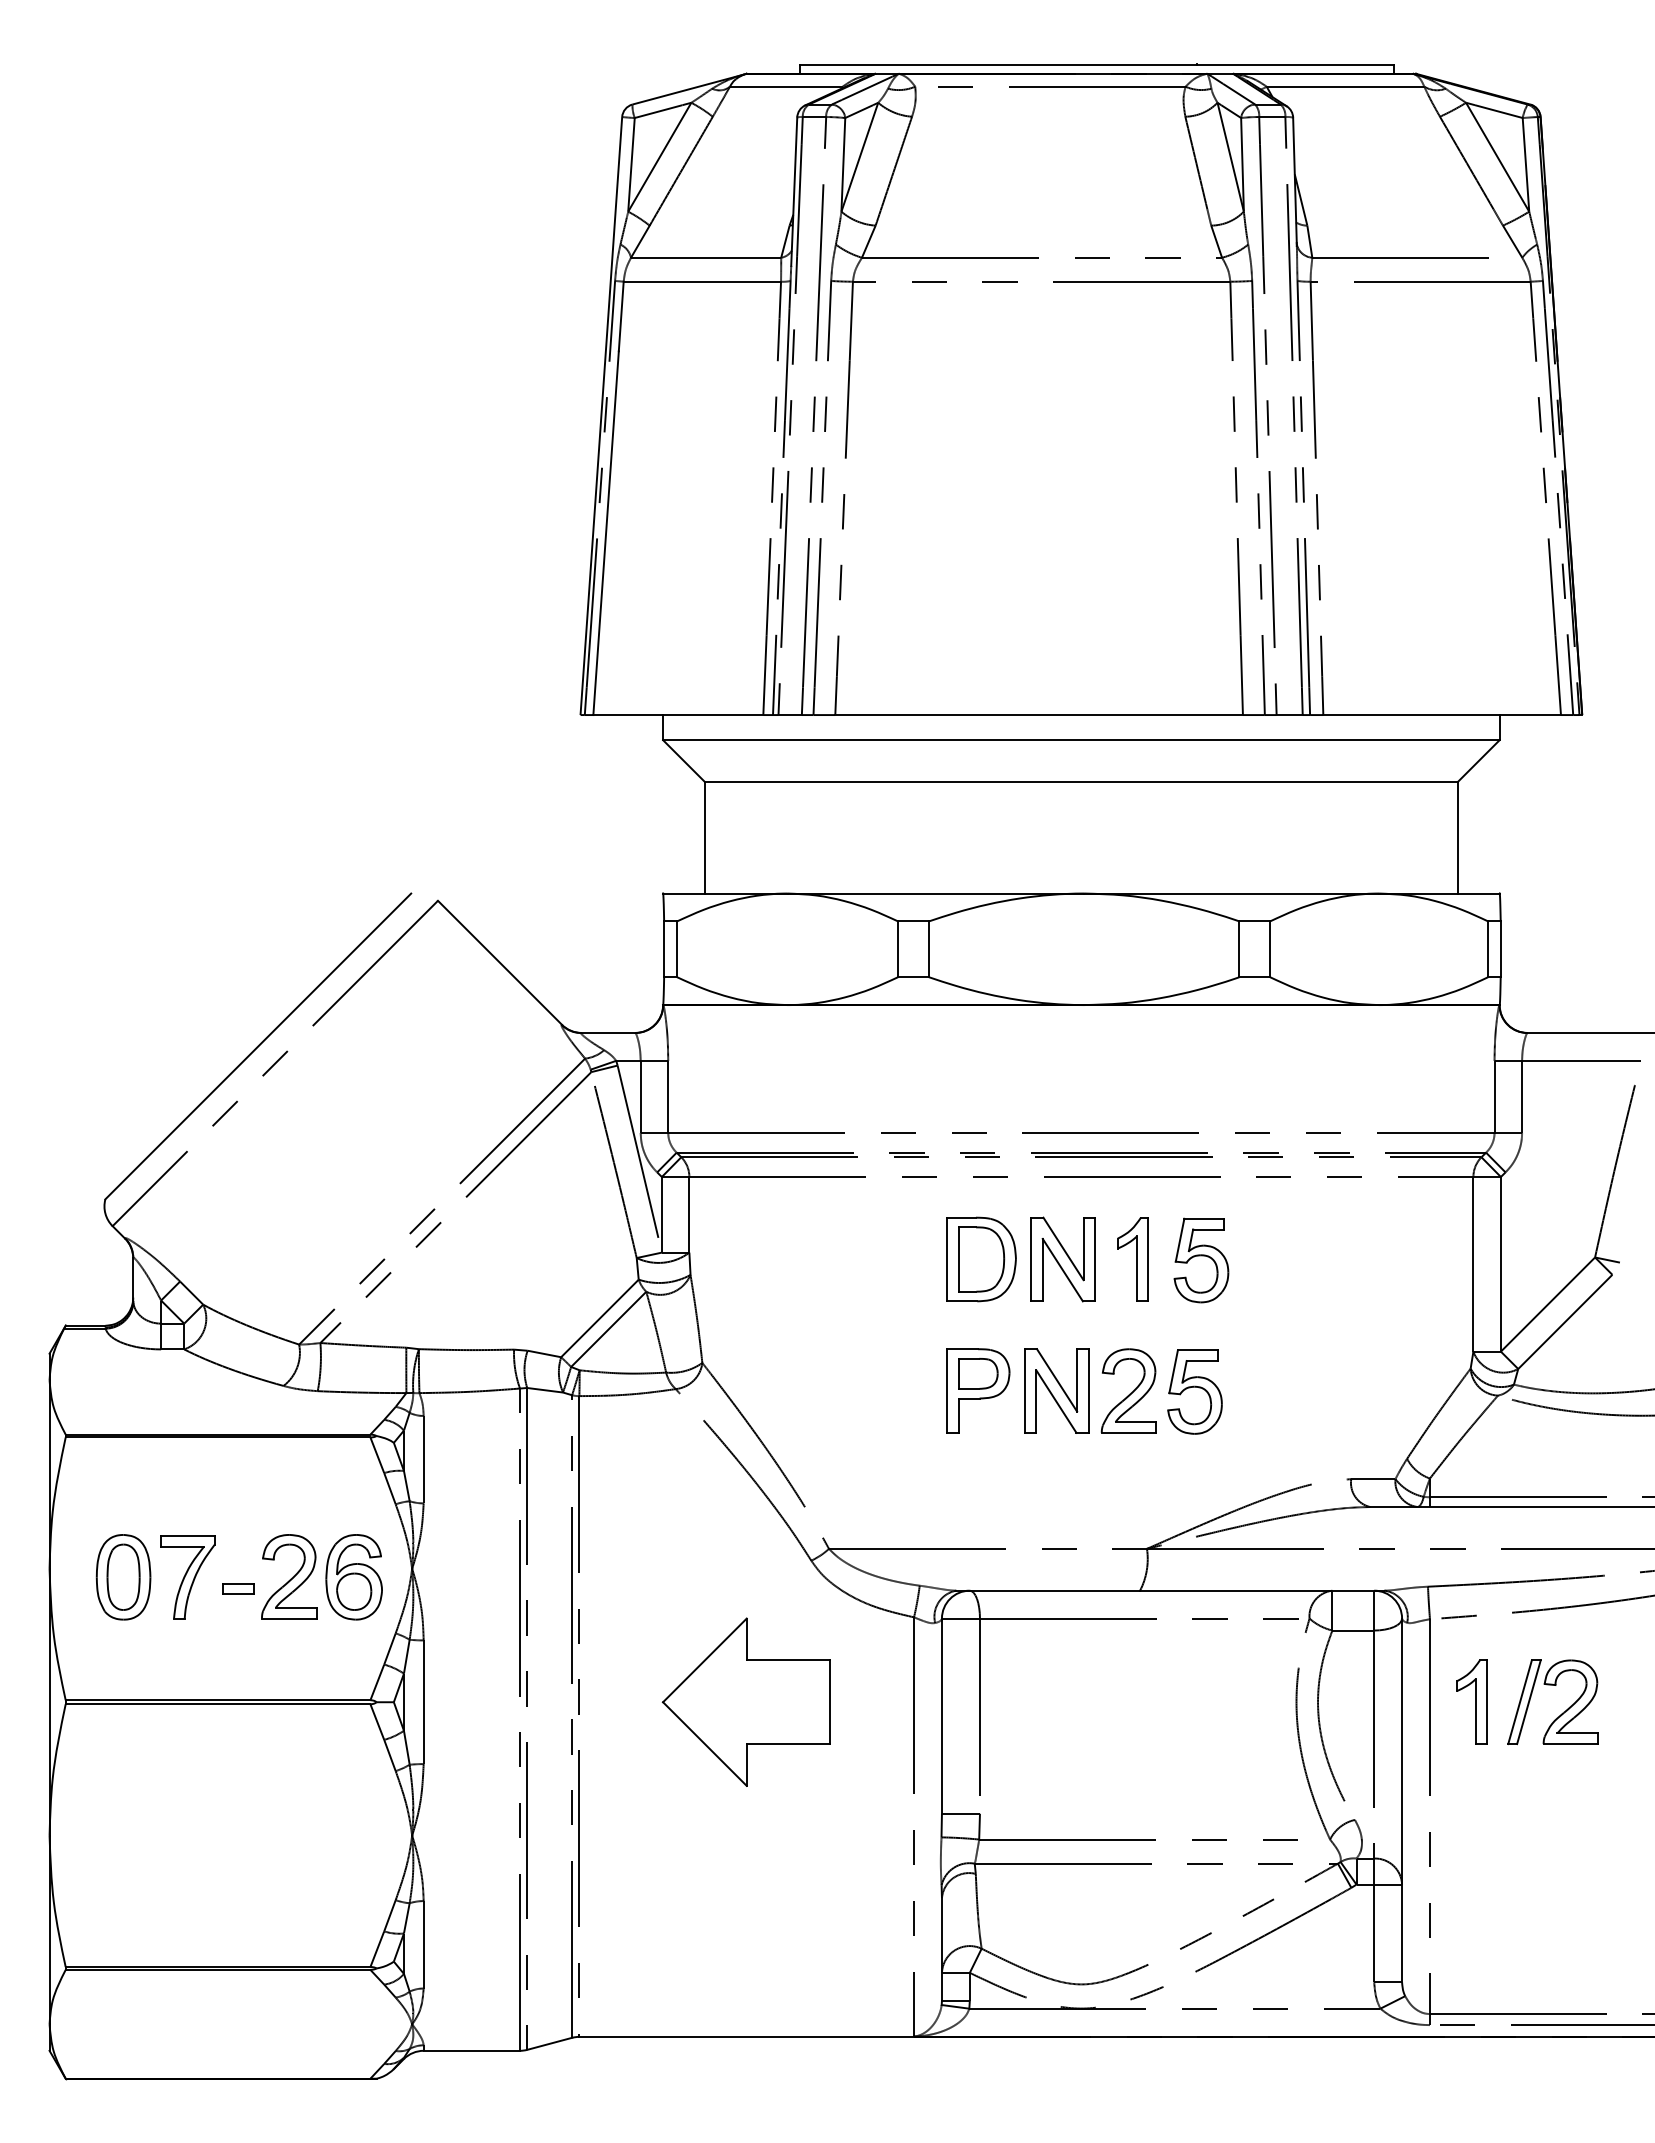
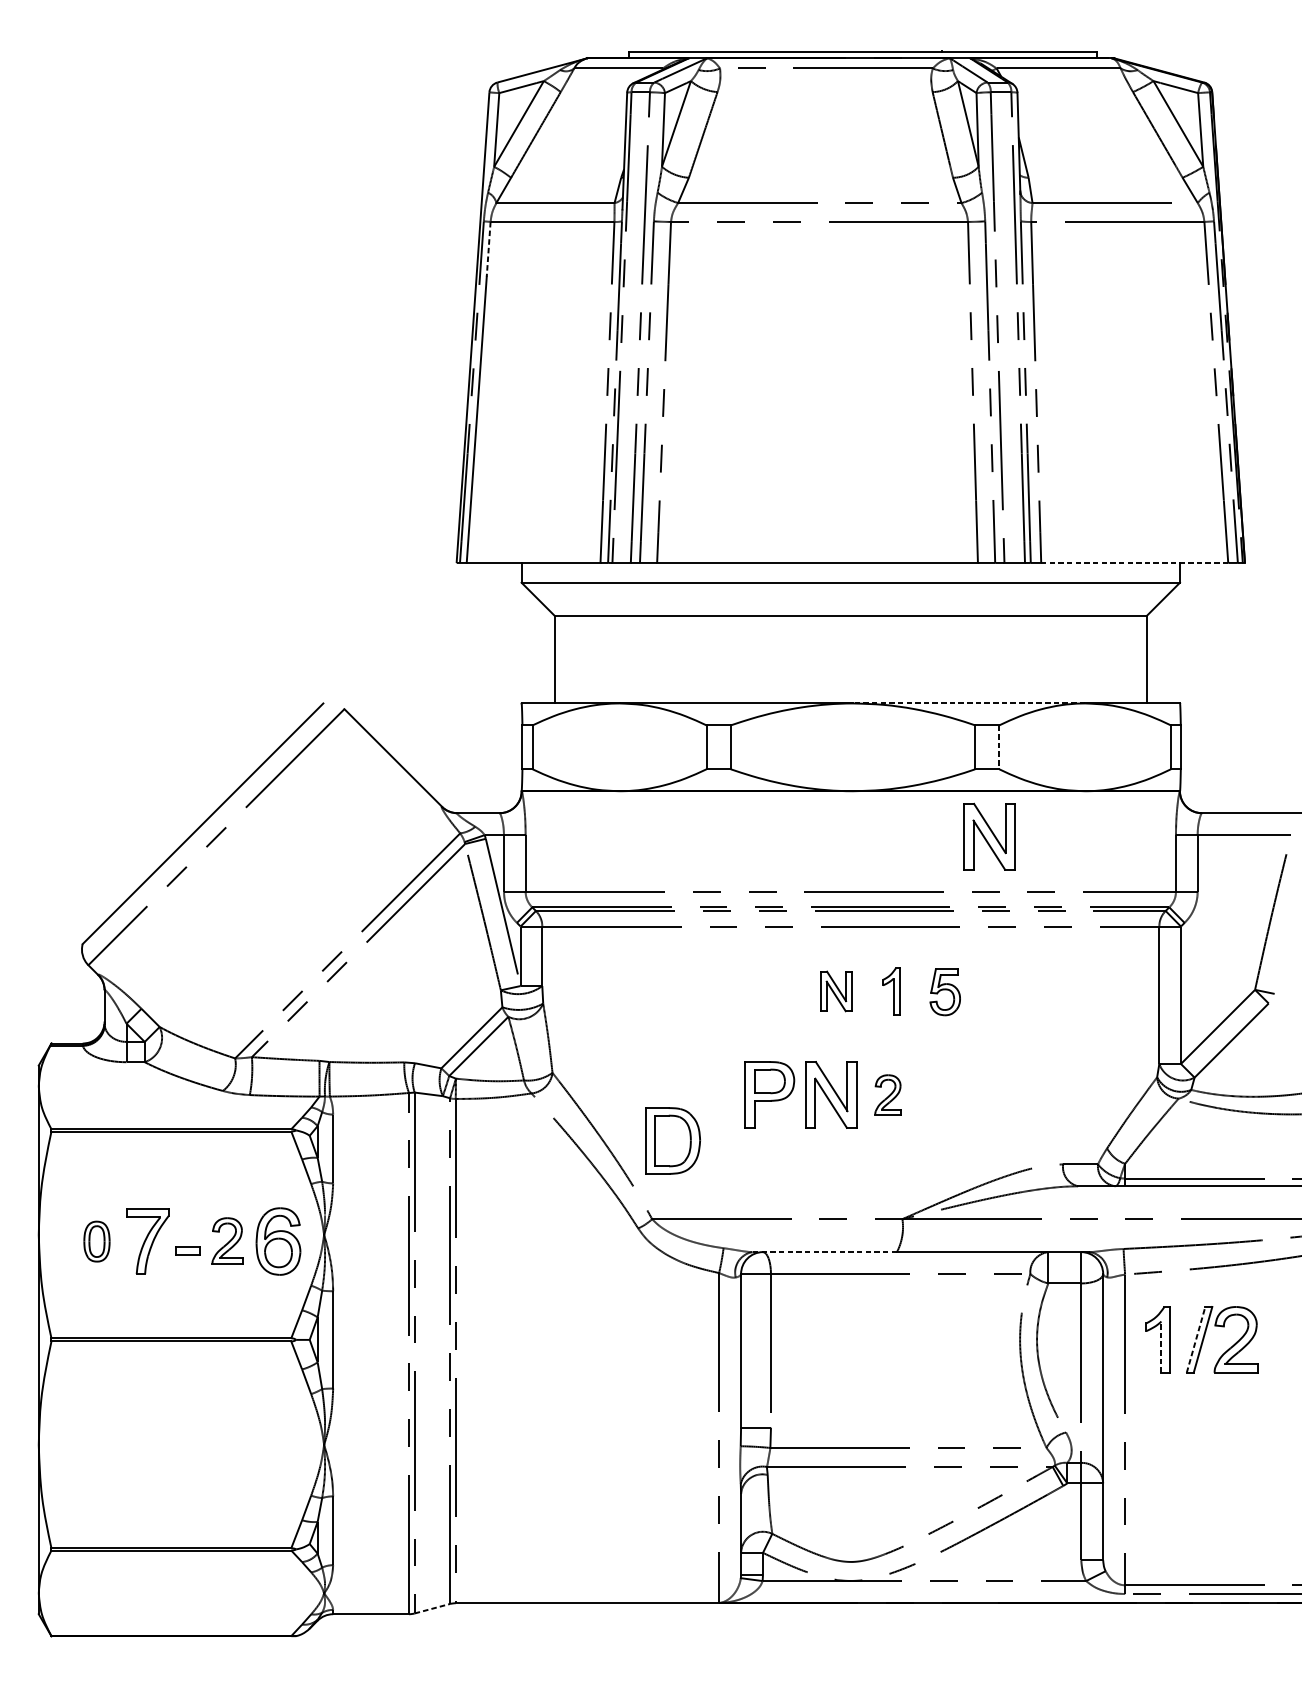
line: (621, 316) -> (488, 249), solid -> dashed
line: (1442, 715) -> (1135, 563), solid -> dashed
line: (1231, 893) -> (968, 703), solid -> dashed
line: (1270, 949) -> (999, 747), solid -> dashed
part: (1257, 1062) -> (989, 836), added
part: (981, 1259) -> (673, 1140), moved
part: (1062, 1259) -> (835, 991), size x0.6
part: (1132, 1259) -> (891, 991), size x0.7
part: (1201, 1260) -> (945, 992), size x0.7
part: (1128, 1390) -> (887, 1094), size x0.6
part: (1194, 1391) -> (939, 1095), removed
part: (289, 1576) -> (227, 1240), size x0.7
part: (123, 1577) -> (96, 1241), size x0.6
line: (1048, 1590) -> (824, 1251), solid -> dashed
part: (745, 1701) -> (586, 1339), removed
line: (1520, 1701) -> (1196, 1339), solid -> dashed
line: (1476, 1711) -> (1161, 1347), solid -> dashed
line: (550, 2043) -> (433, 1608), solid -> dashed

